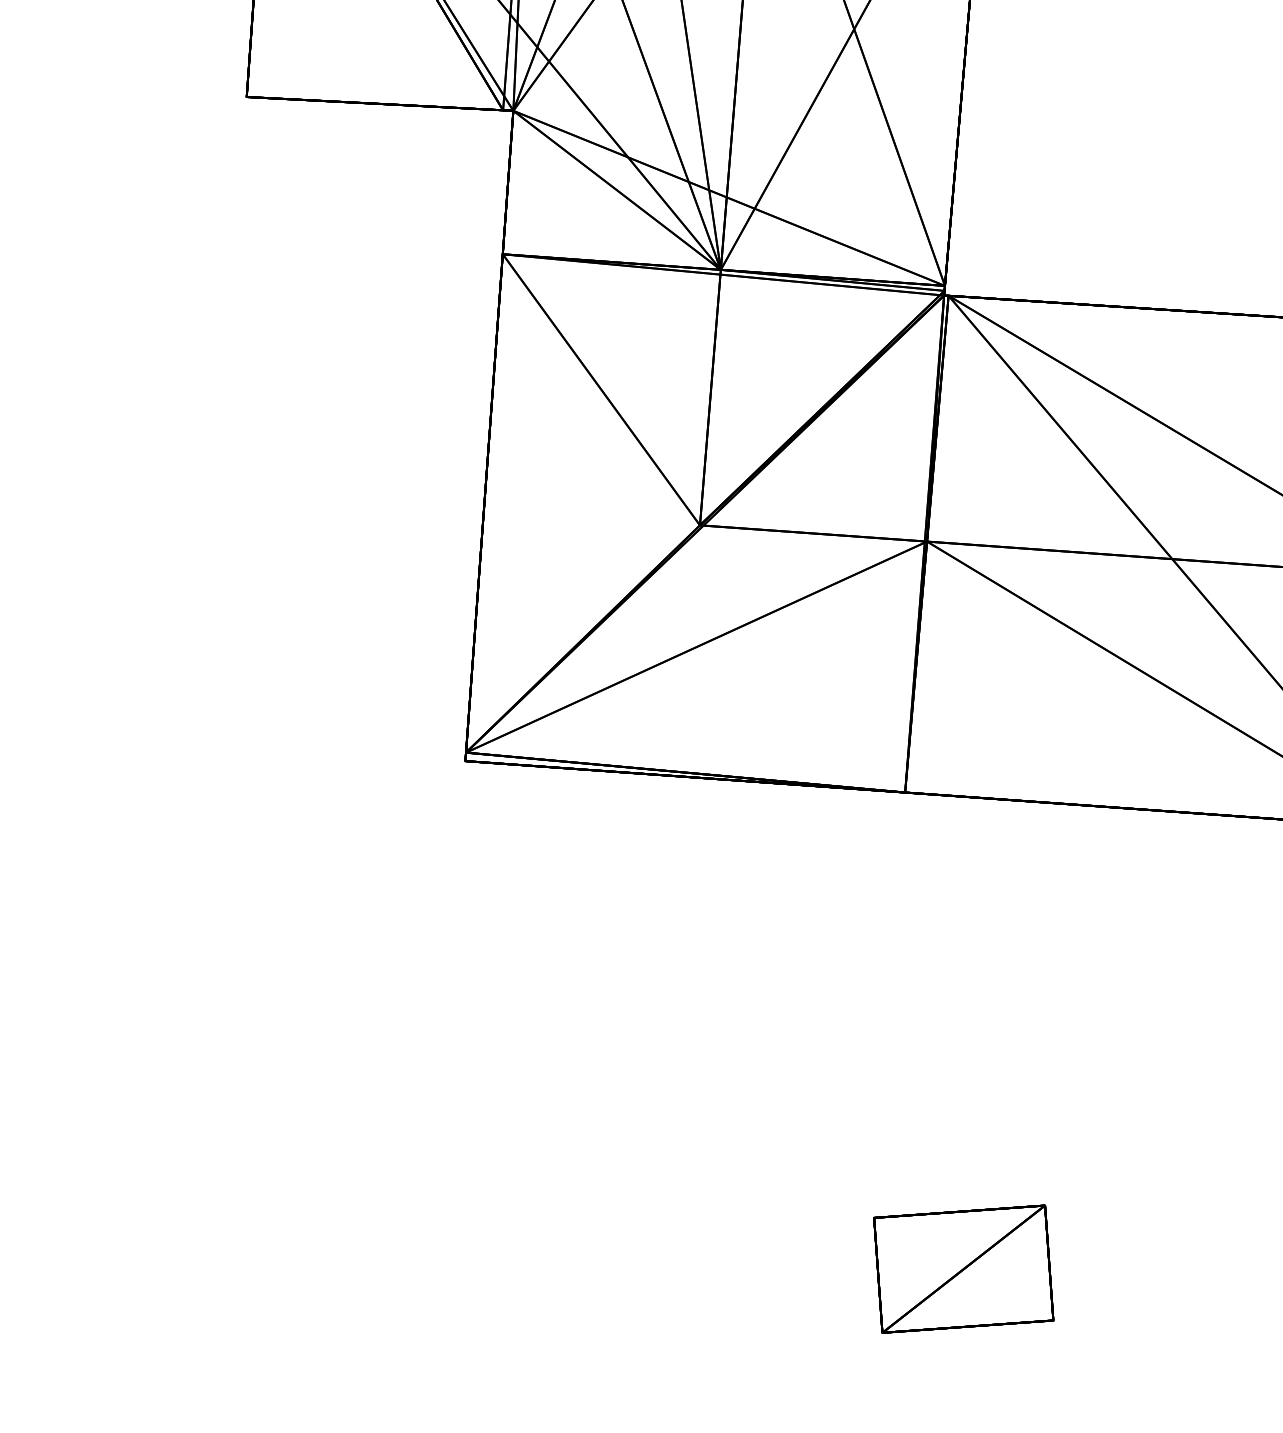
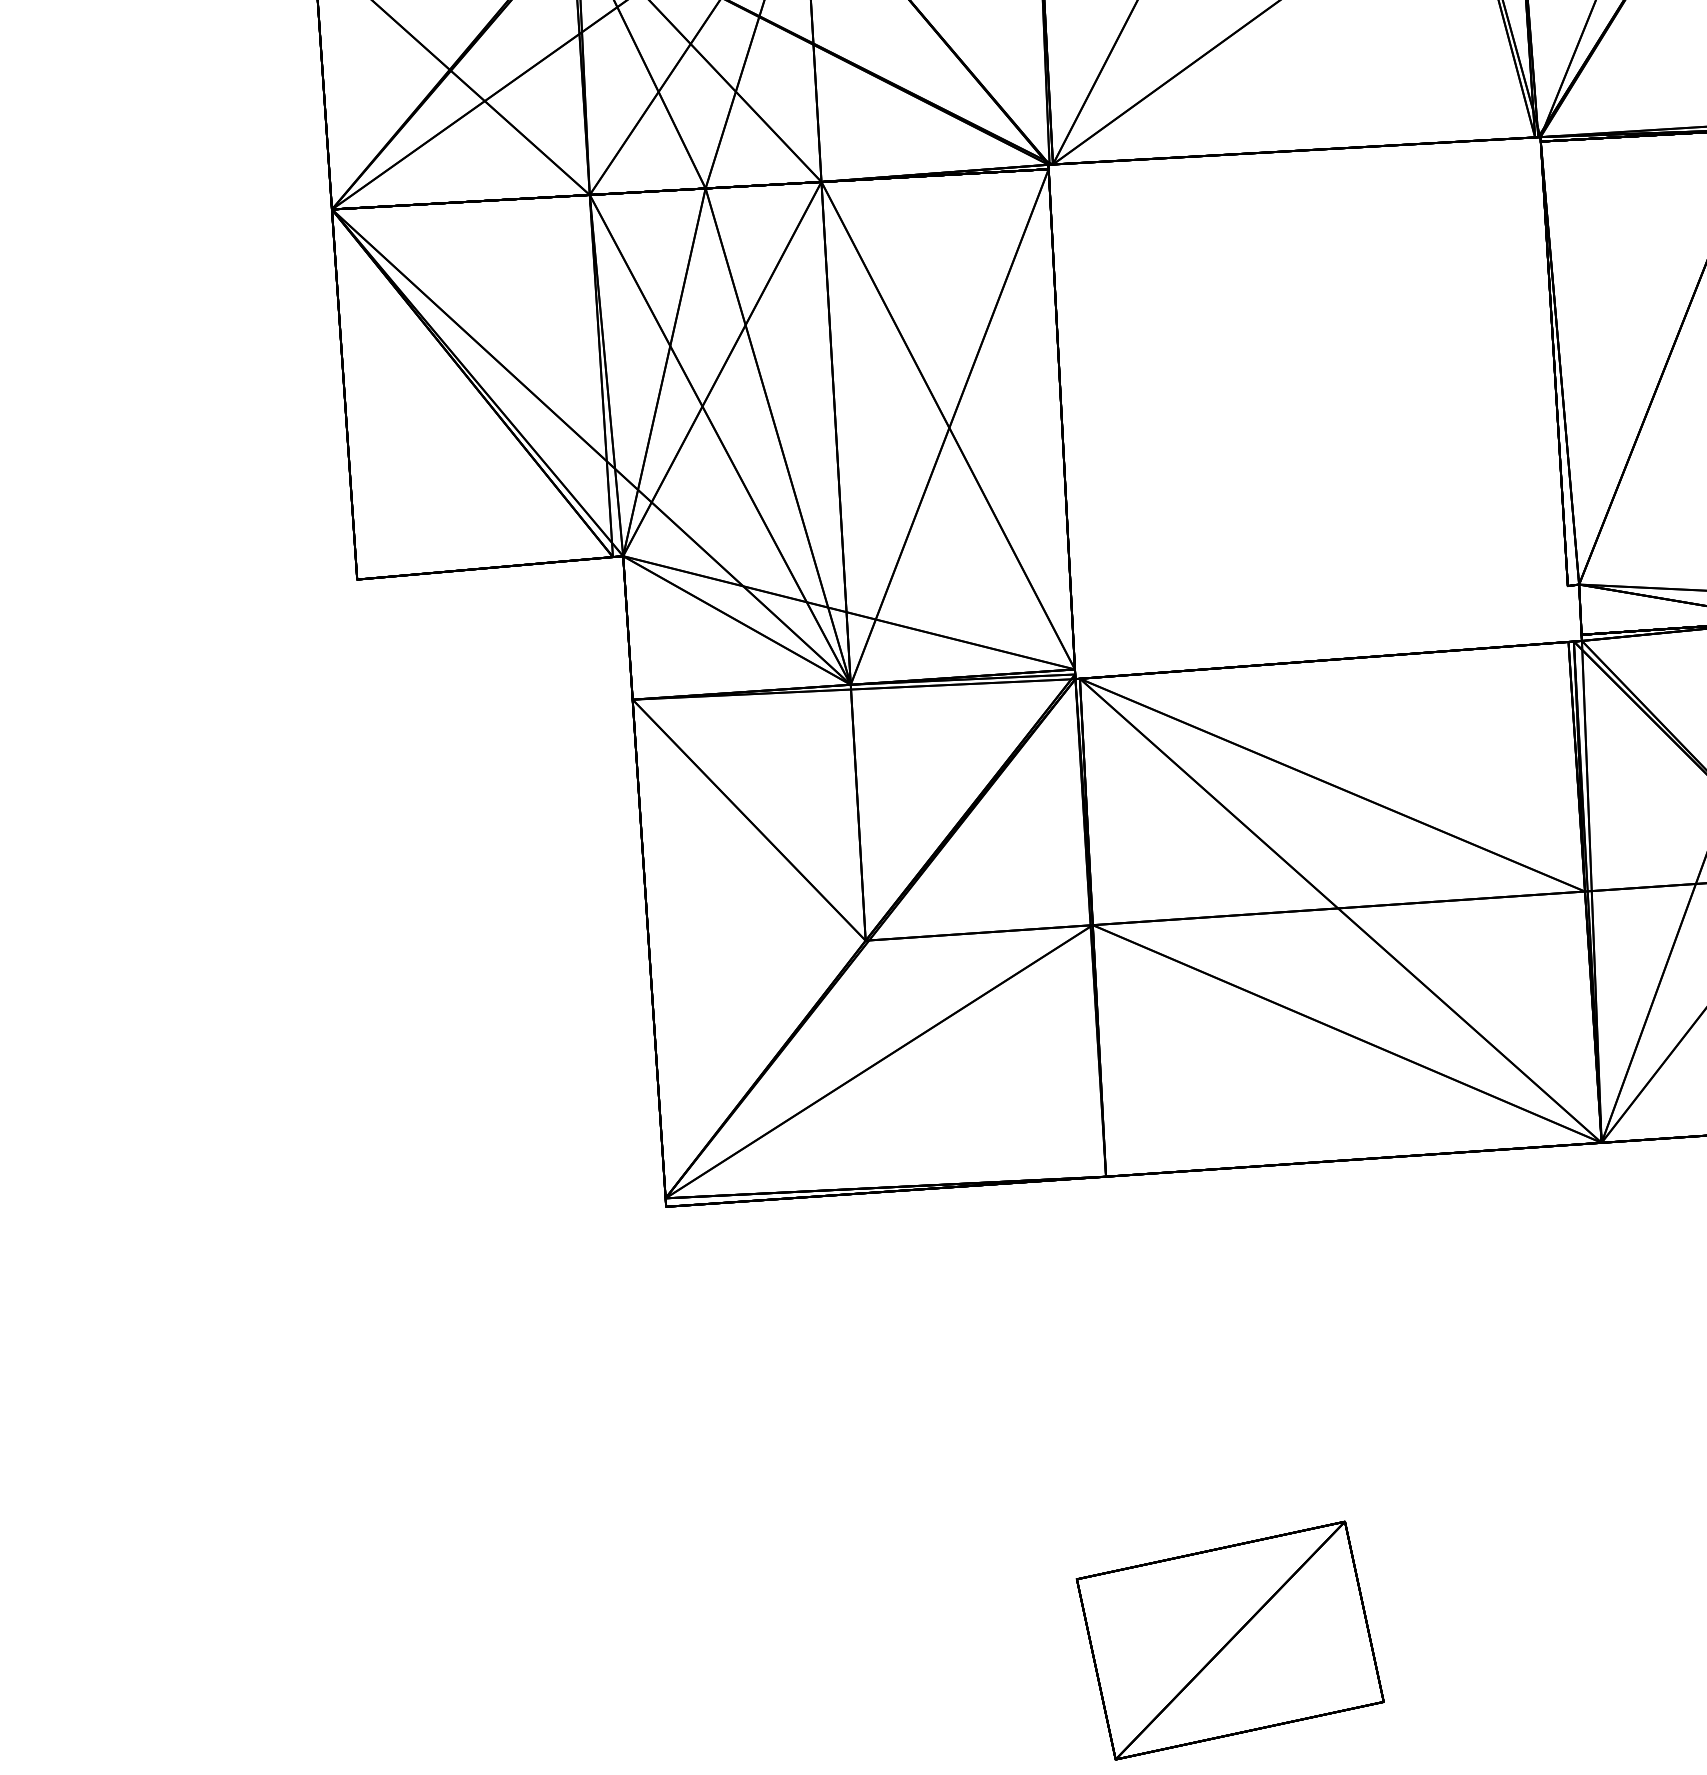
part: (963, 1269) -> (1230, 1640), size x1.6

